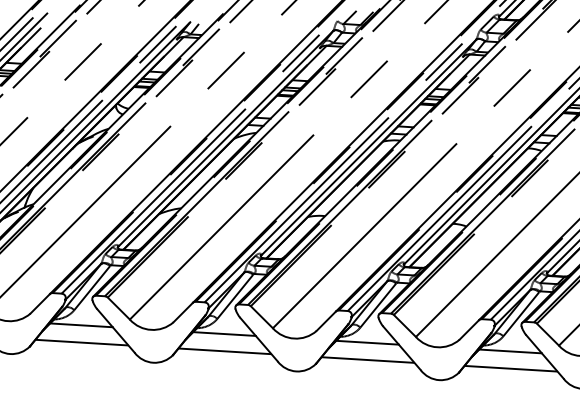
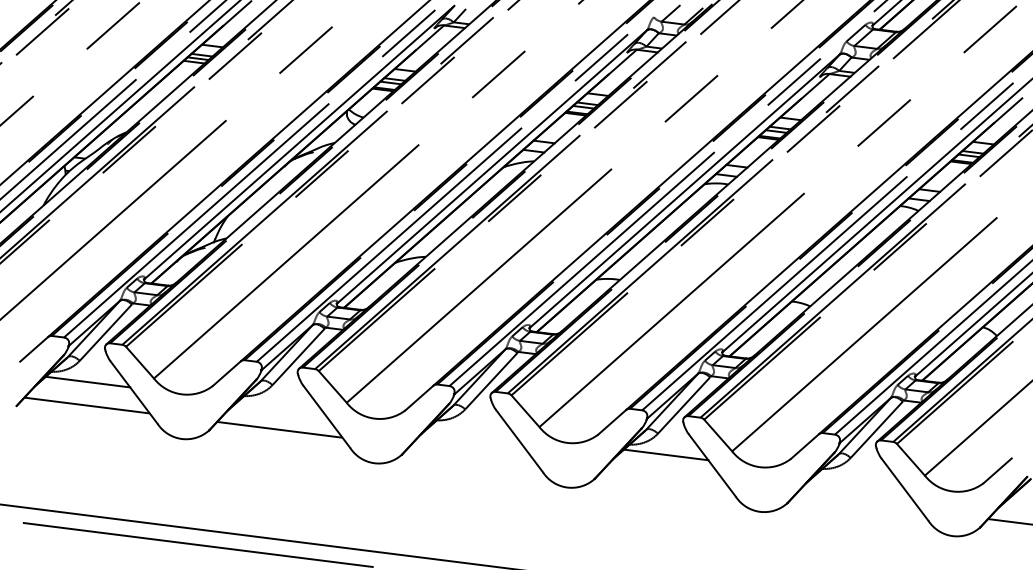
line: (81, 325) -> (280, 406), removed
line: (224, 333) -> (473, 430), removed
line: (510, 350) -> (858, 478), removed
line: (224, 351) -> (472, 454), removed
line: (367, 360) -> (664, 478), removed
line: (510, 368) -> (857, 502), removed

